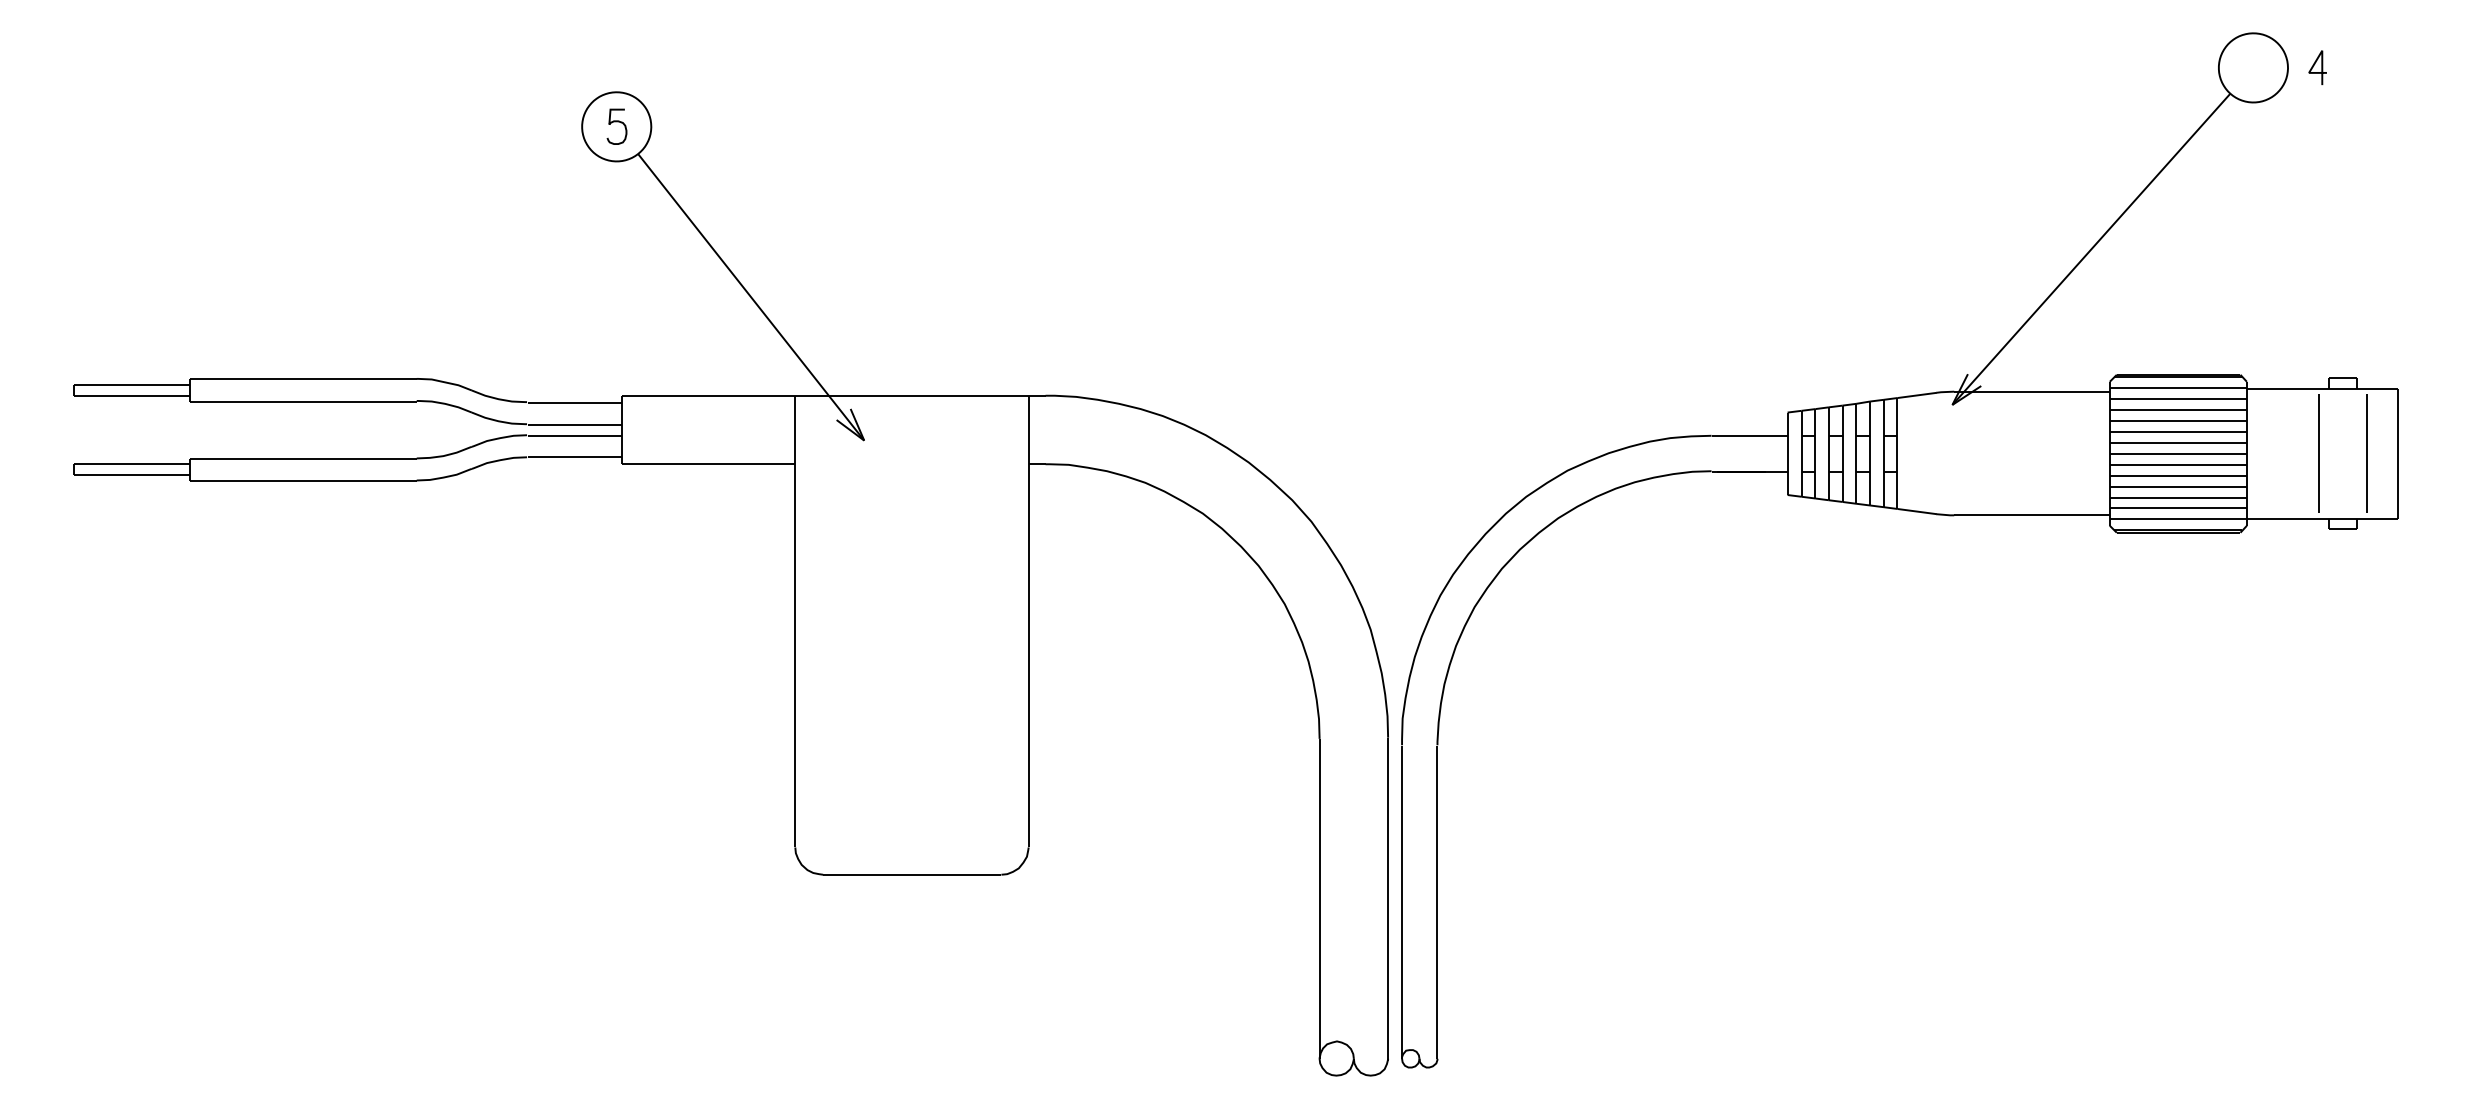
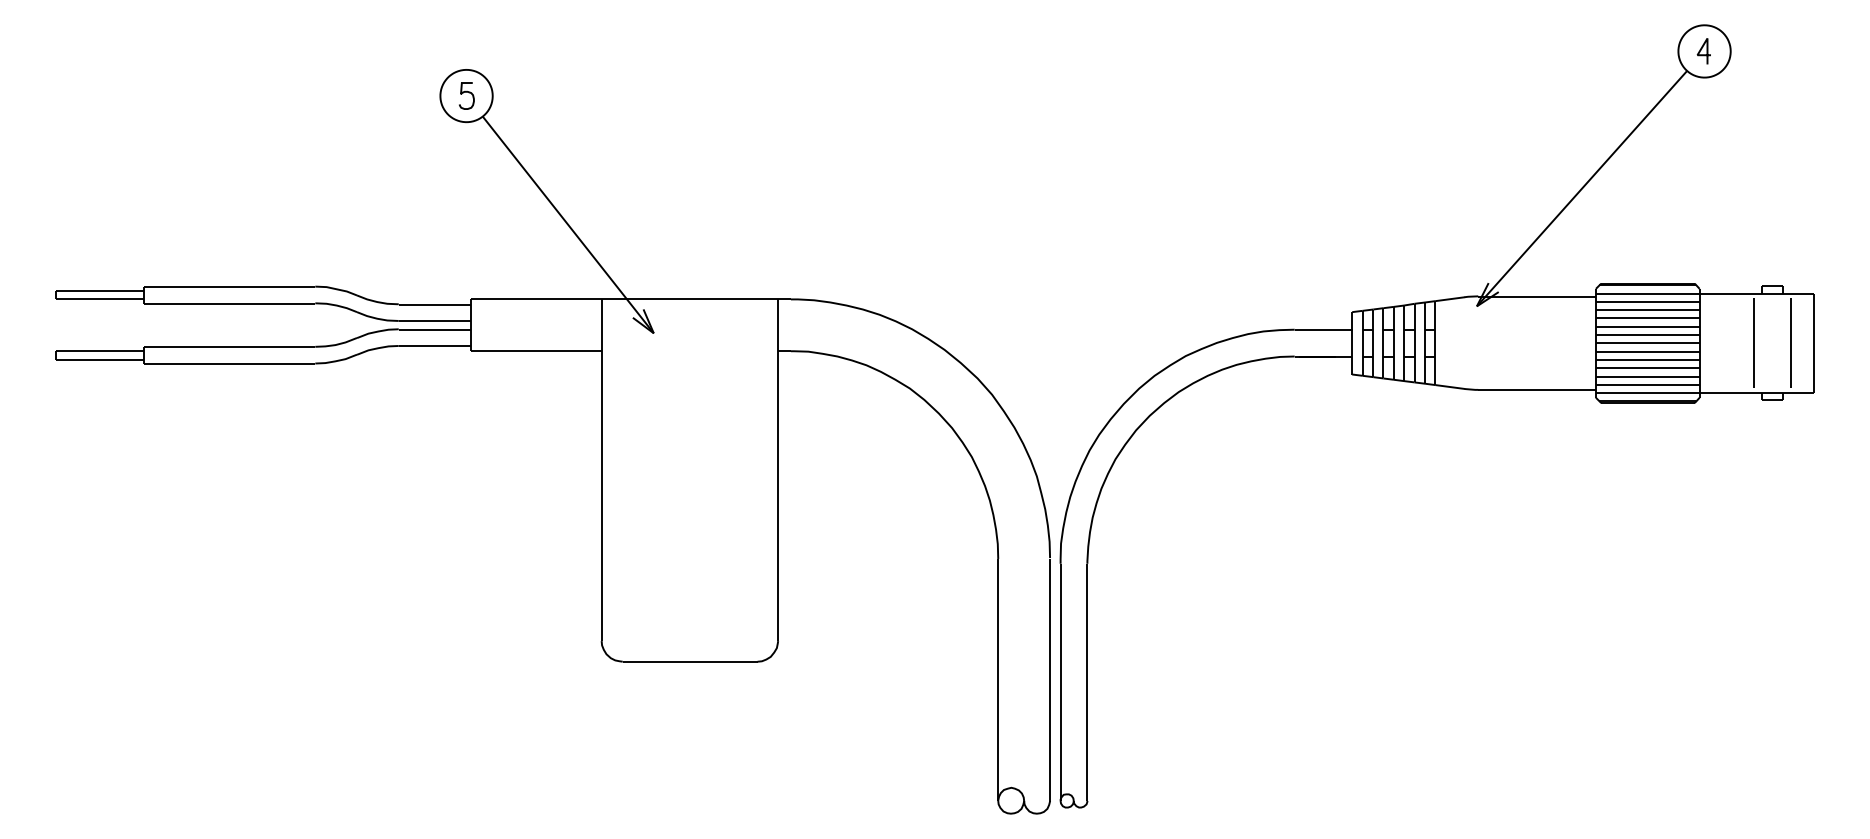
curve: (2315, 64) -> (1702, 48), moved

